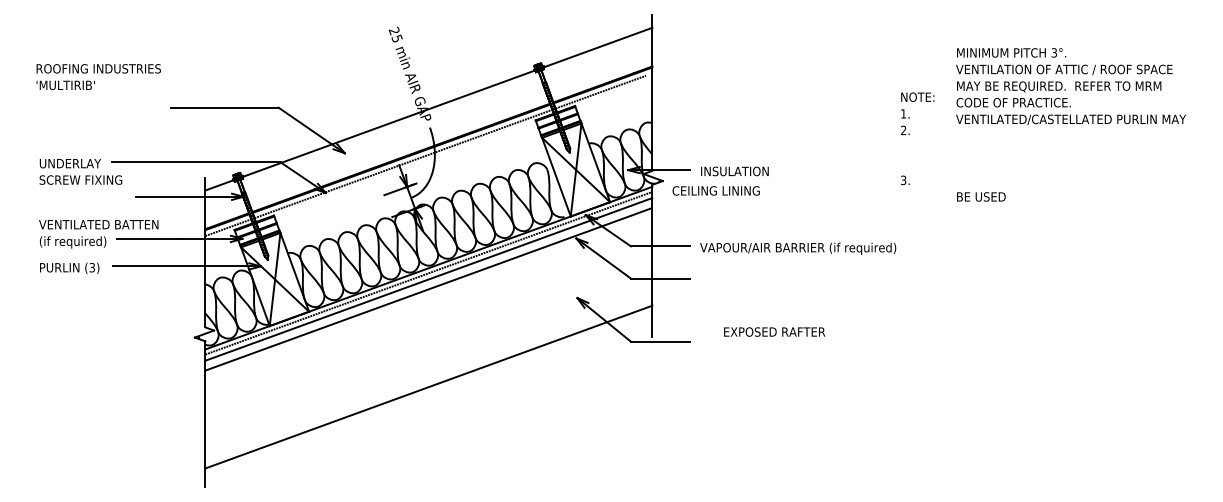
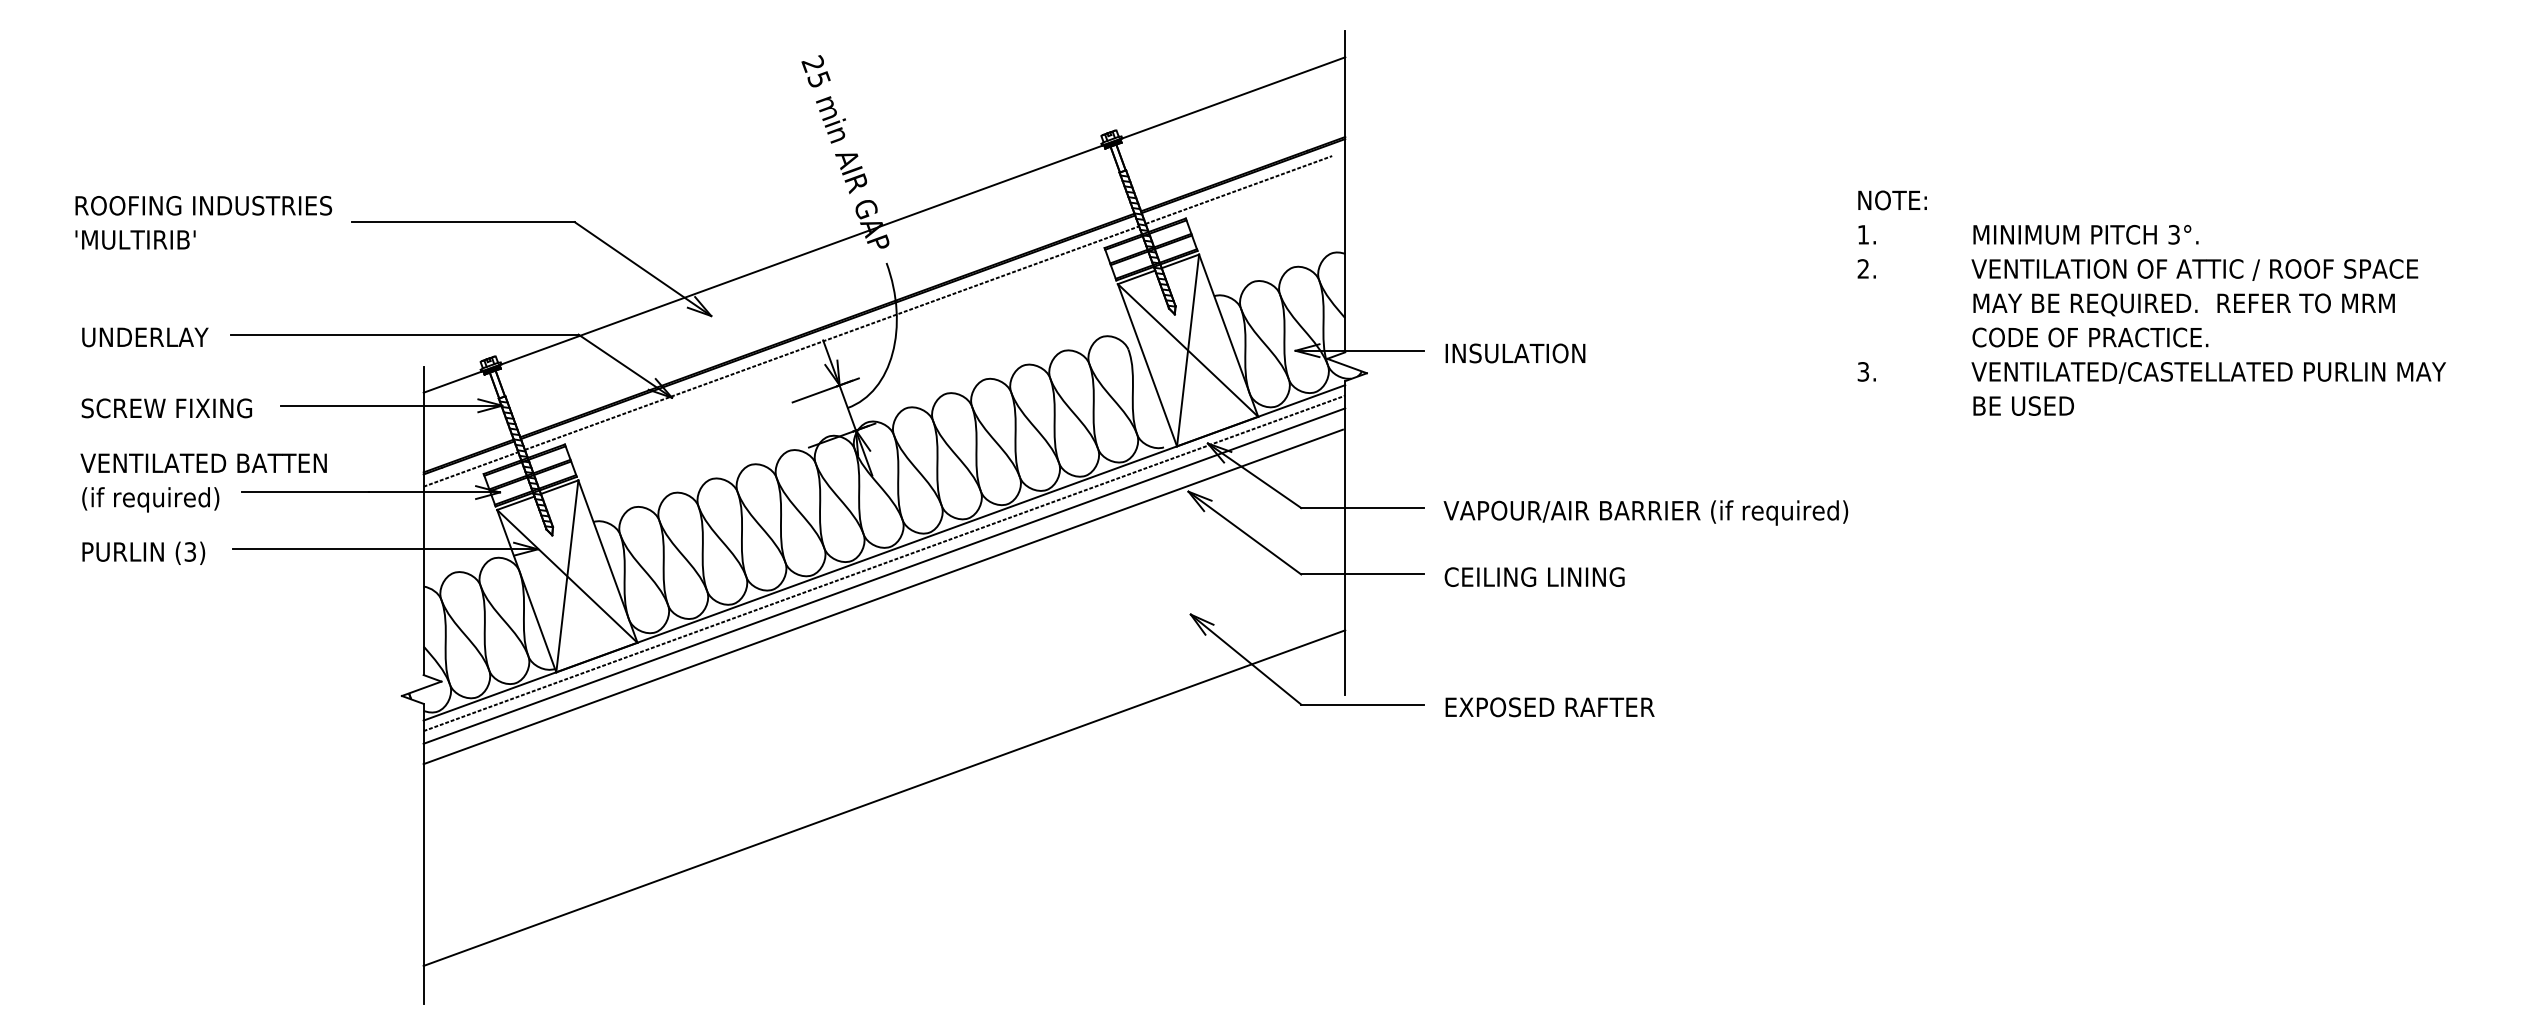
text: (98, 77) -> (203, 223), moved
text: (1070, 86) -> (2207, 304), moved
text: (80, 179) -> (166, 407), moved
text: (715, 190) -> (1533, 576), moved
text: (774, 331) -> (1549, 706), moved

